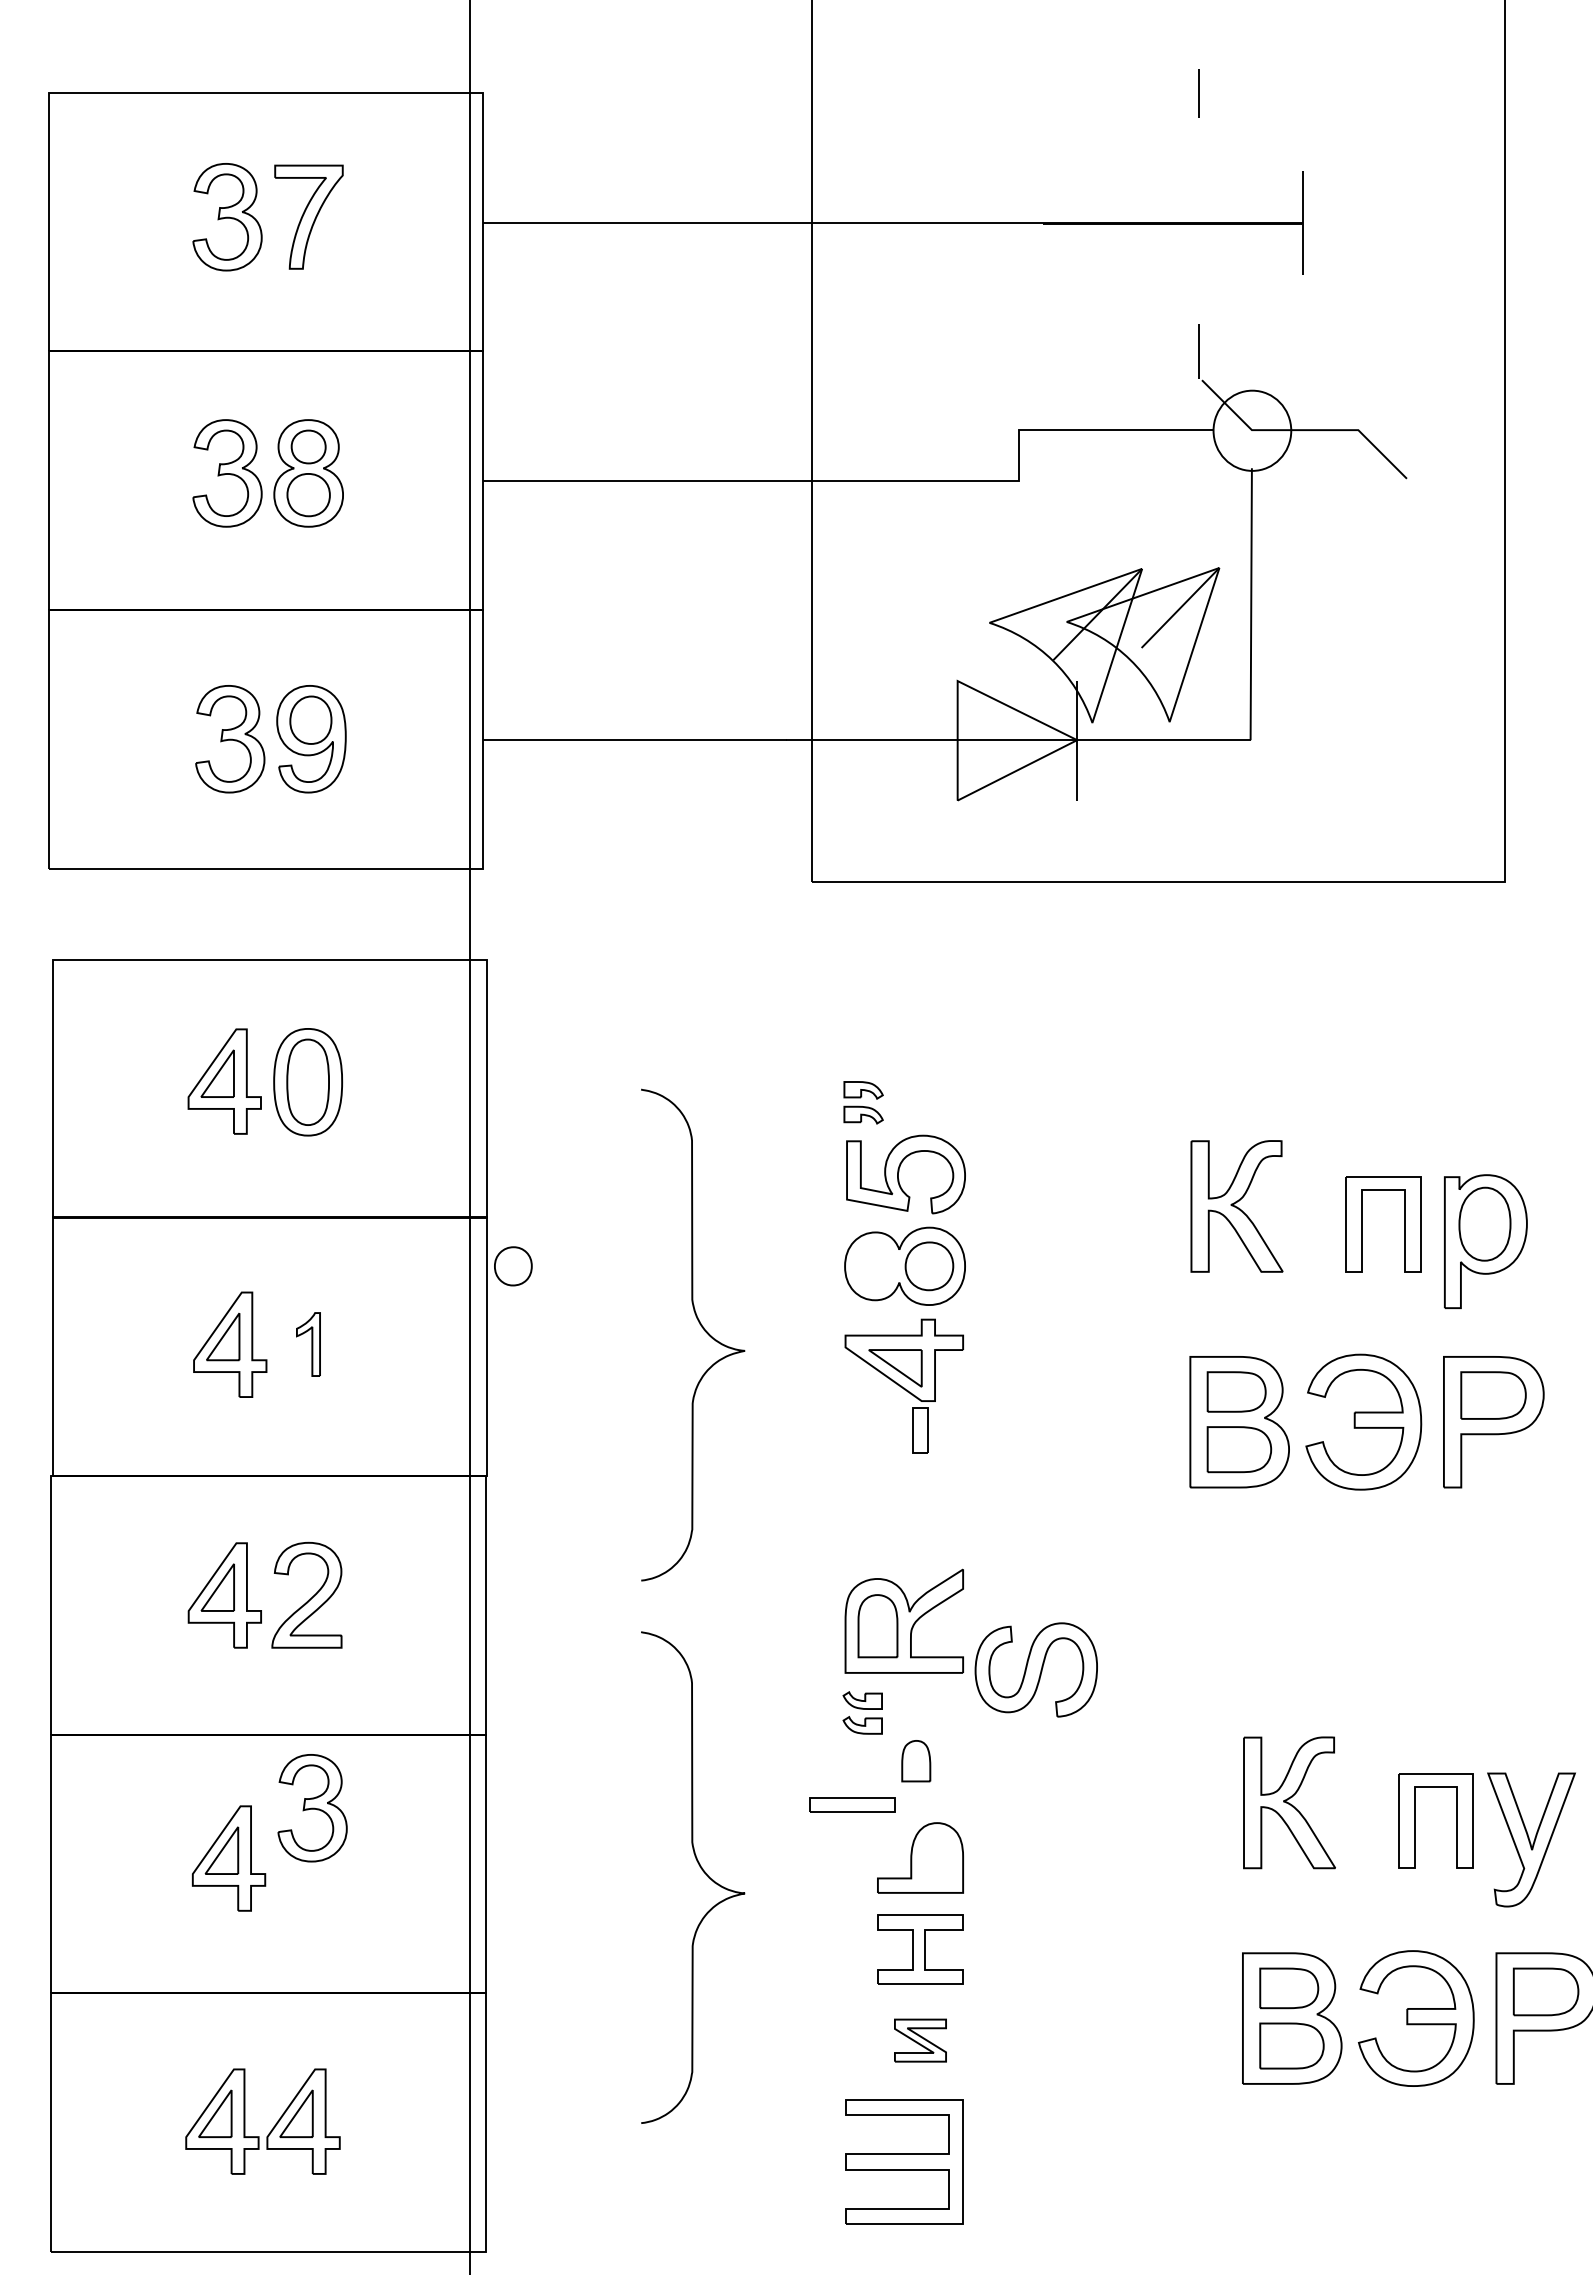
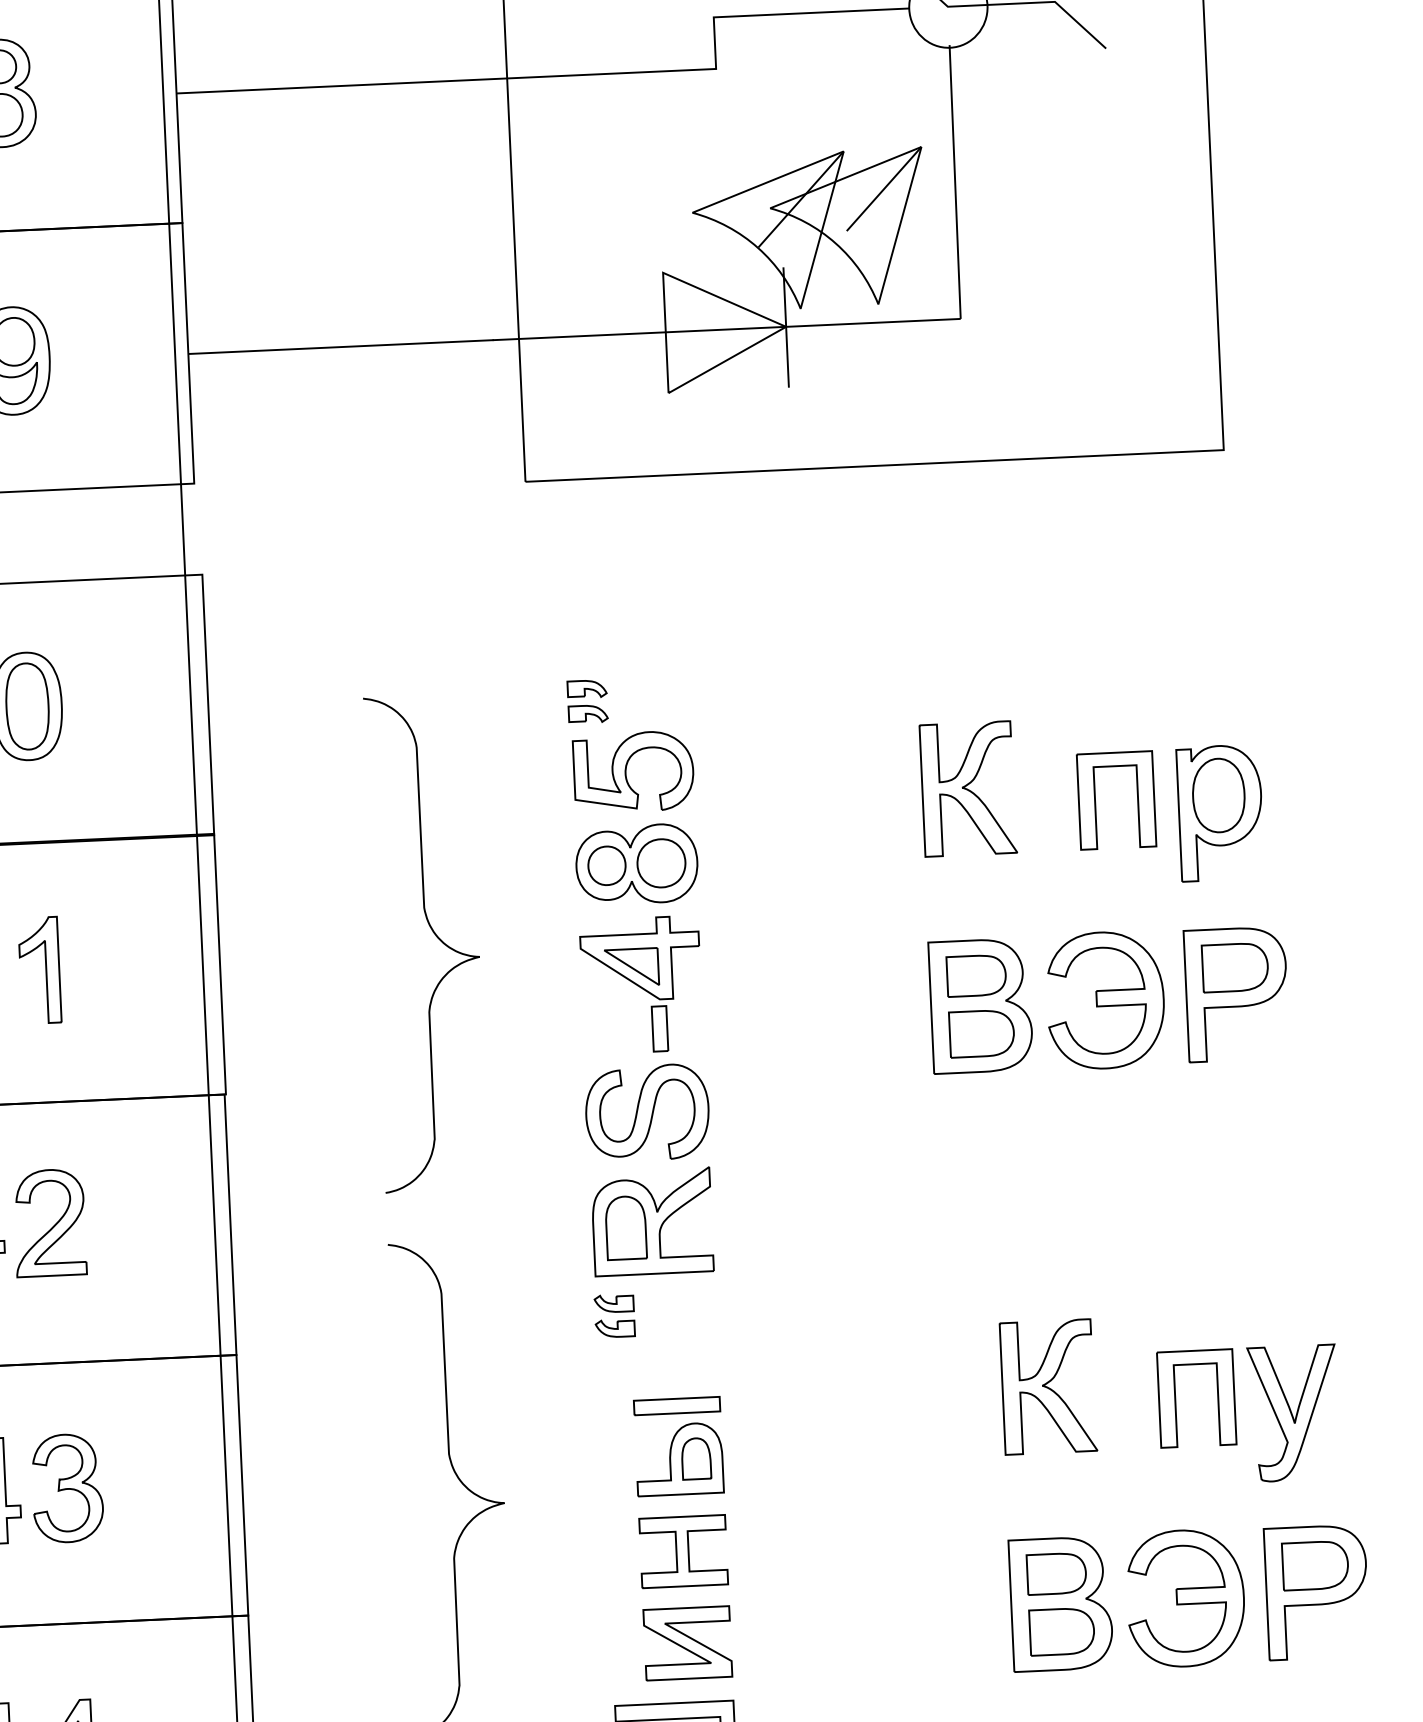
part: (513, 1266) -> (607, 865), moved
part: (308, 1344) -> (39, 970), size x1.67
part: (1035, 1669) -> (646, 1112), moved
part: (916, 1761) -> (696, 1459), moved
part: (852, 1804) -> (677, 1405), moved
part: (312, 1808) -> (67, 1488), moved
part: (920, 2040) -> (687, 1643), size x1.67

